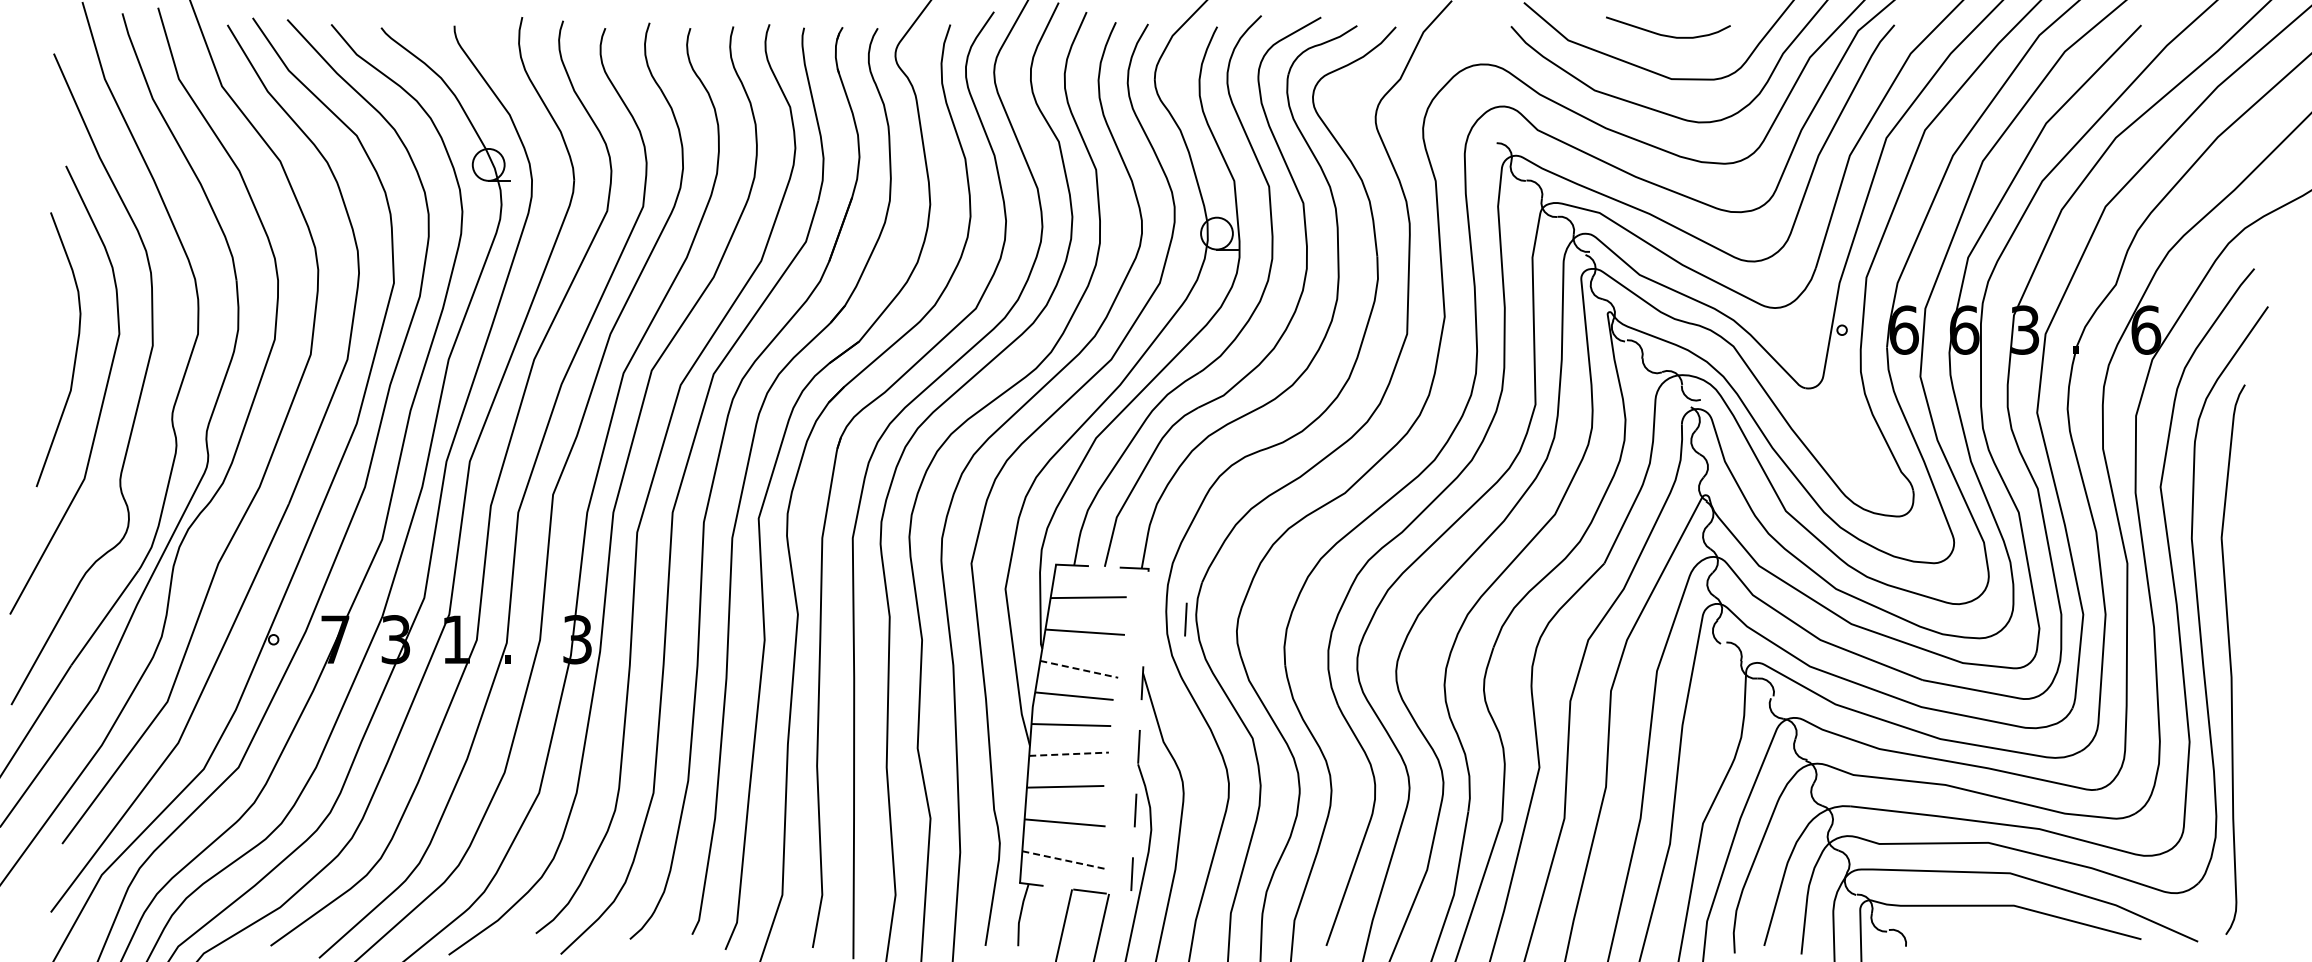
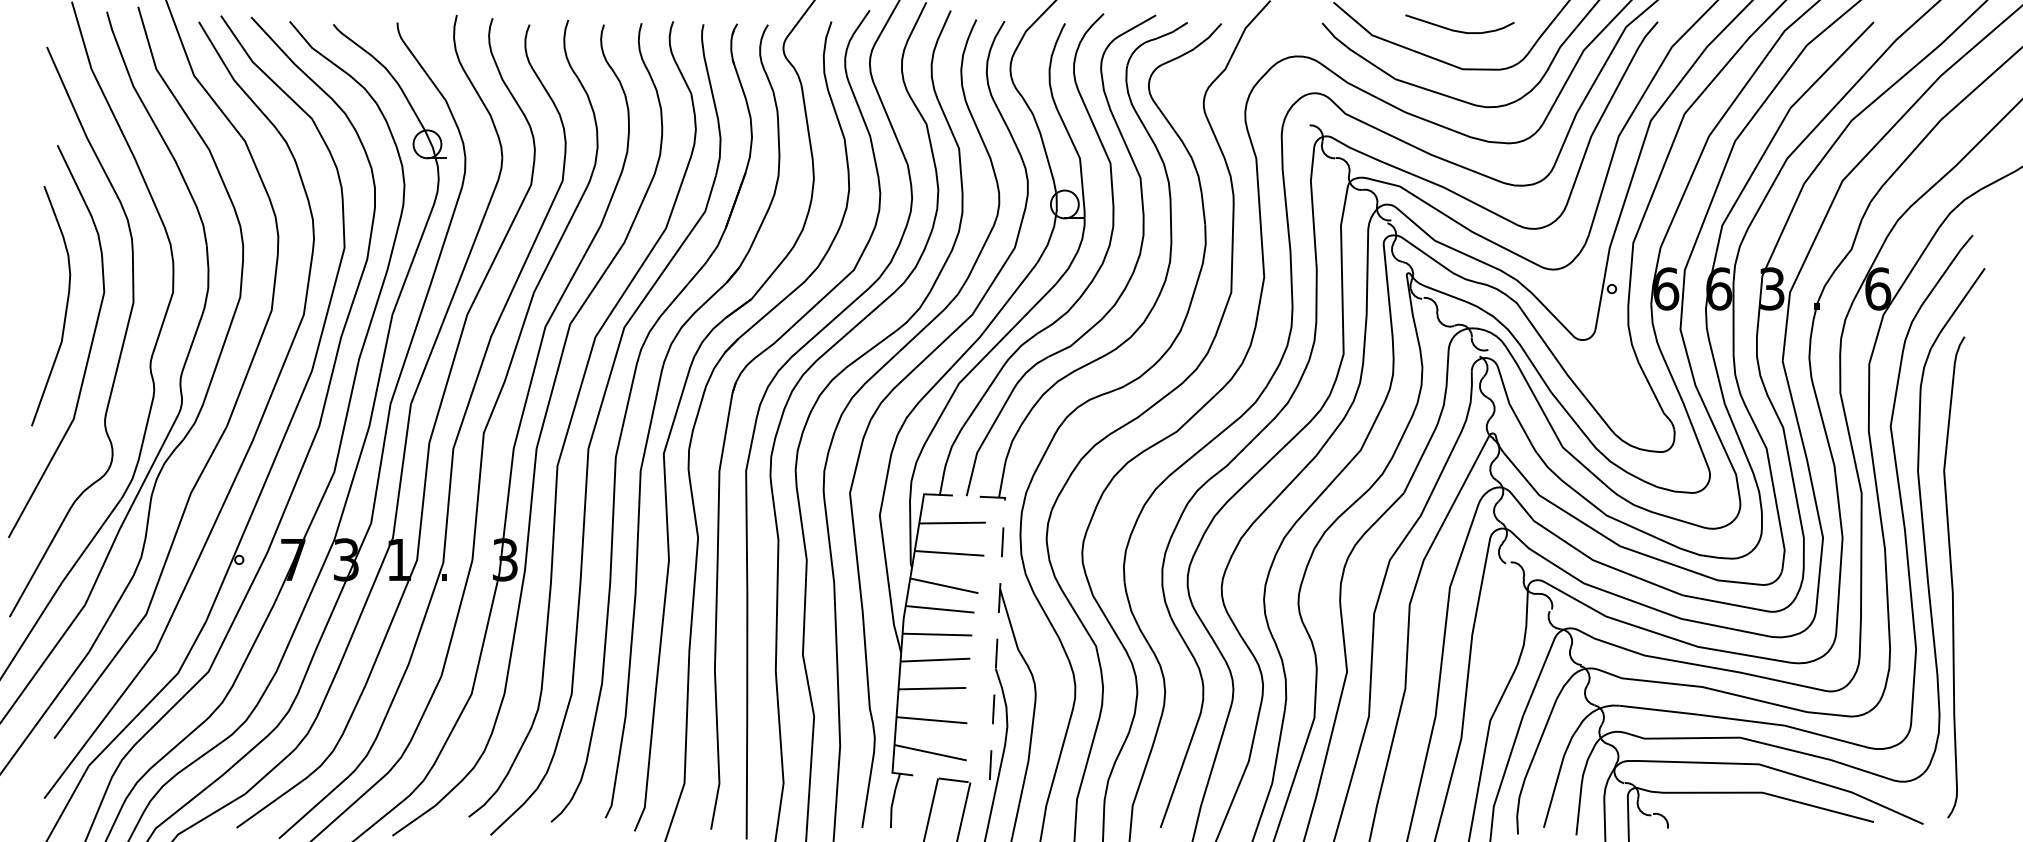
line: (1185, 619) -> (1002, 542), moved
line: (1079, 669) -> (944, 585), dashed -> solid
line: (1069, 754) -> (935, 660), dashed -> solid
line: (1064, 860) -> (931, 753), dashed -> solid

